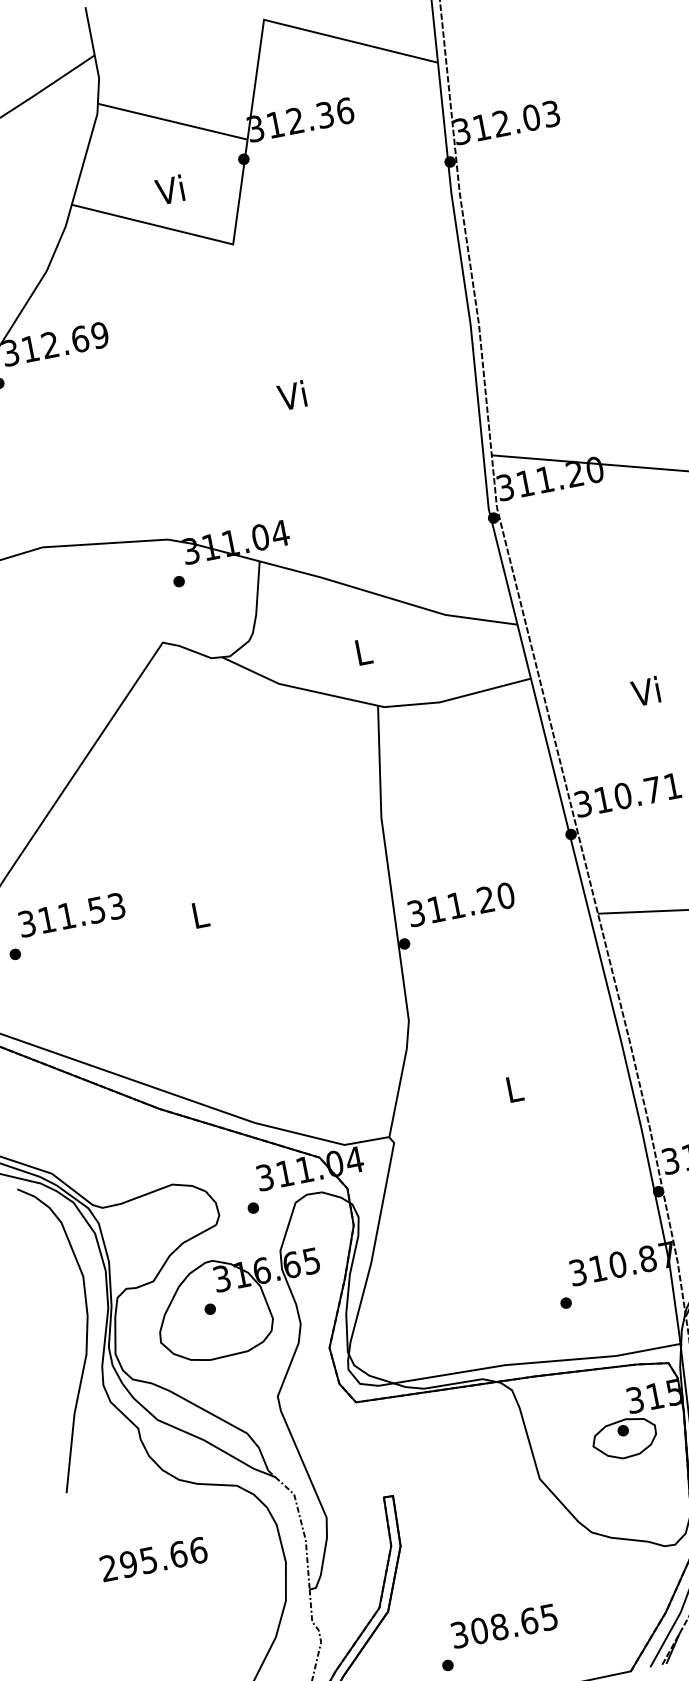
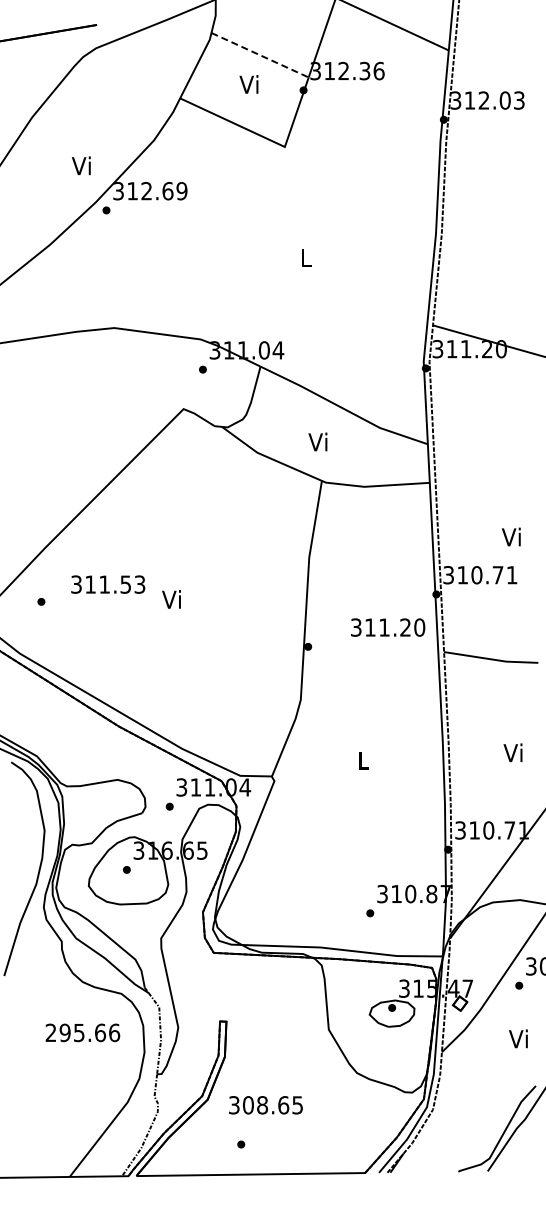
line: (173, 121) -> (260, 55), solid -> dashed
text: (169, 190) -> (248, 84), moved
text: (291, 395) -> (304, 257), Vi -> L
text: (360, 651) -> (317, 441), L -> Vi
text: (645, 690) -> (511, 536), moved
text: (461, 904) -> (388, 627), moved
text: (72, 914) -> (108, 584), moved
text: (198, 914) -> (171, 599), L -> Vi
text: (153, 1558) -> (82, 1032), moved
text: (503, 1626) -> (265, 1105), moved

